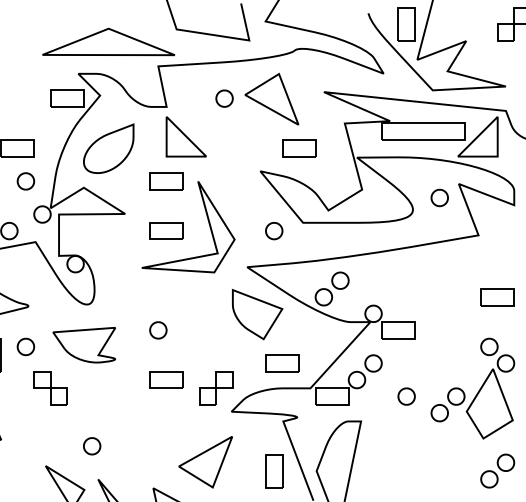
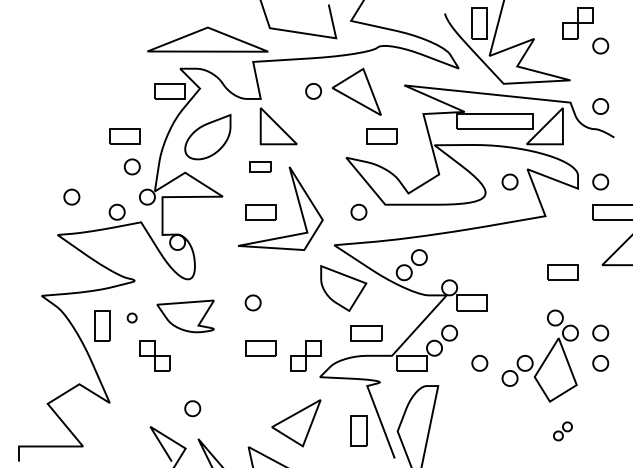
part: (166, 180) -> (260, 166), size x0.7
part: (25, 346) -> (131, 317), size x0.6
part: (497, 471) -> (562, 431), size x0.6

